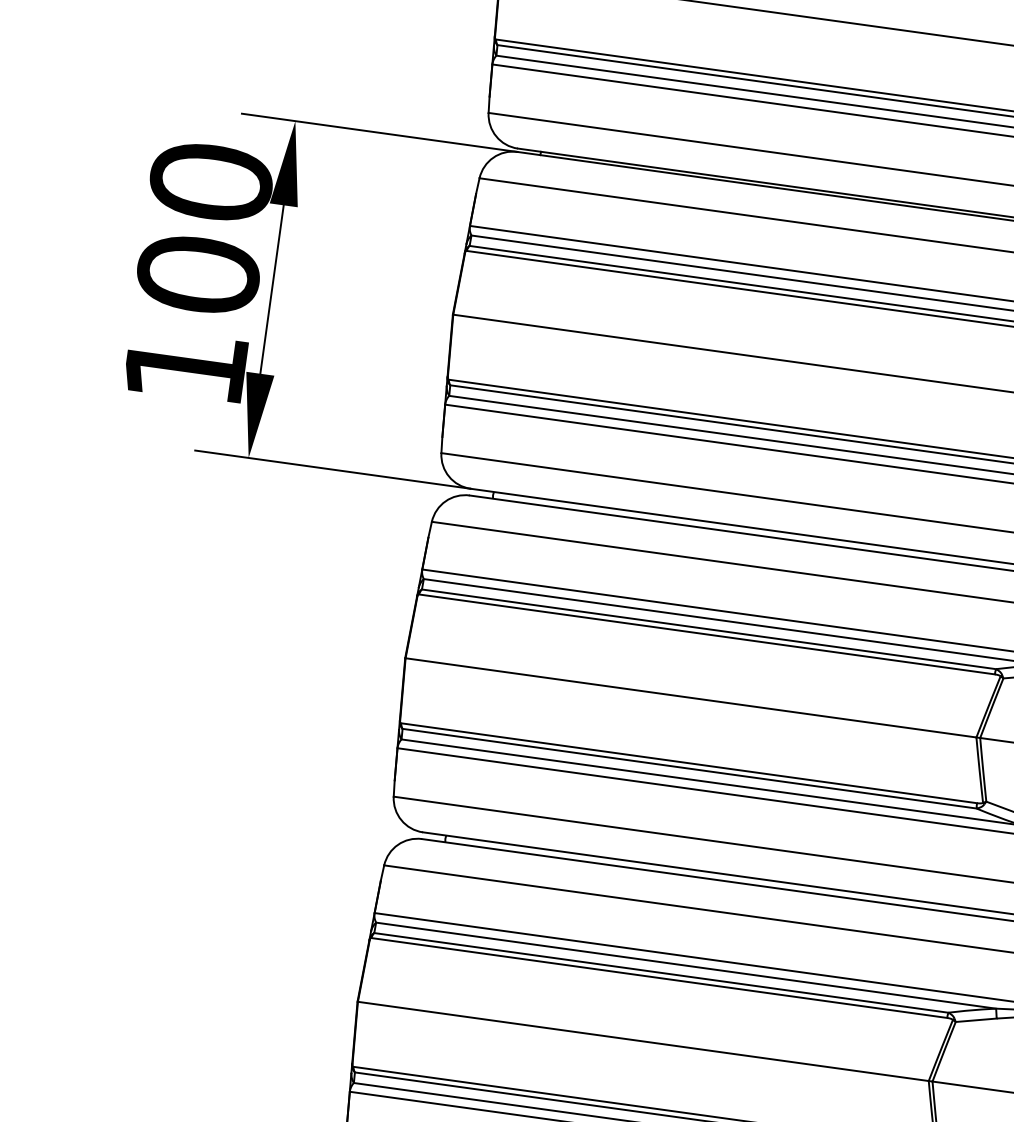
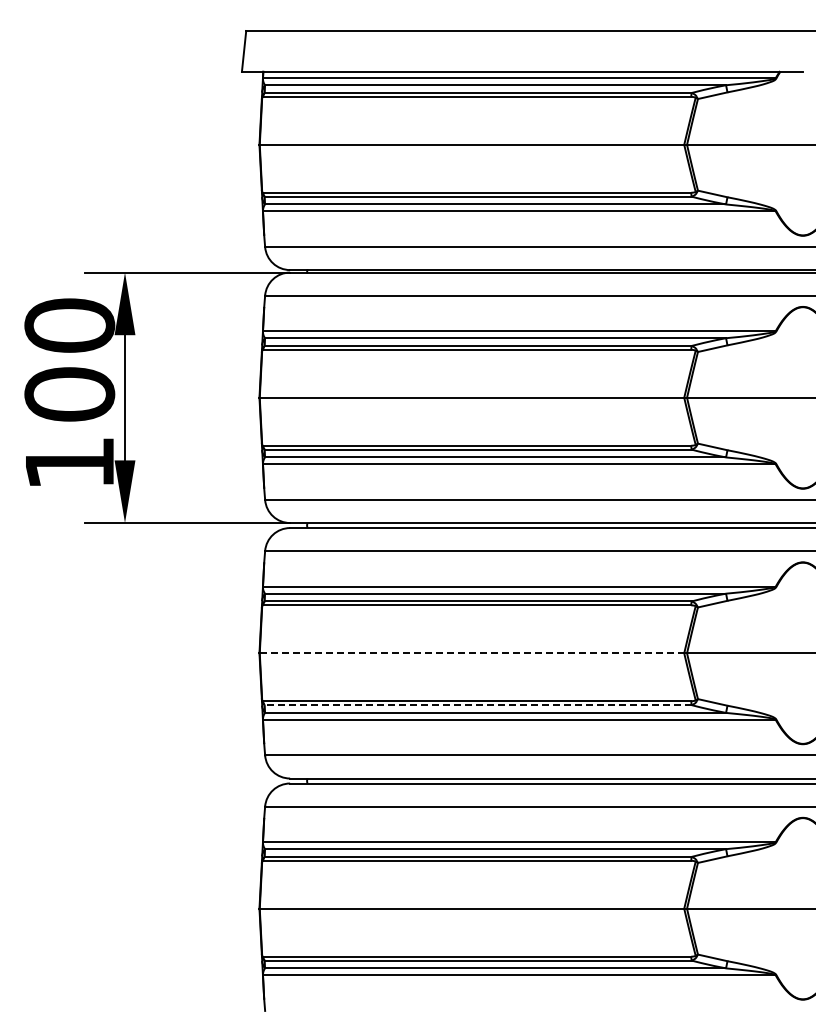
line: (691, 698) -> (472, 653), solid -> dashed
line: (688, 769) -> (477, 705), solid -> dashed

